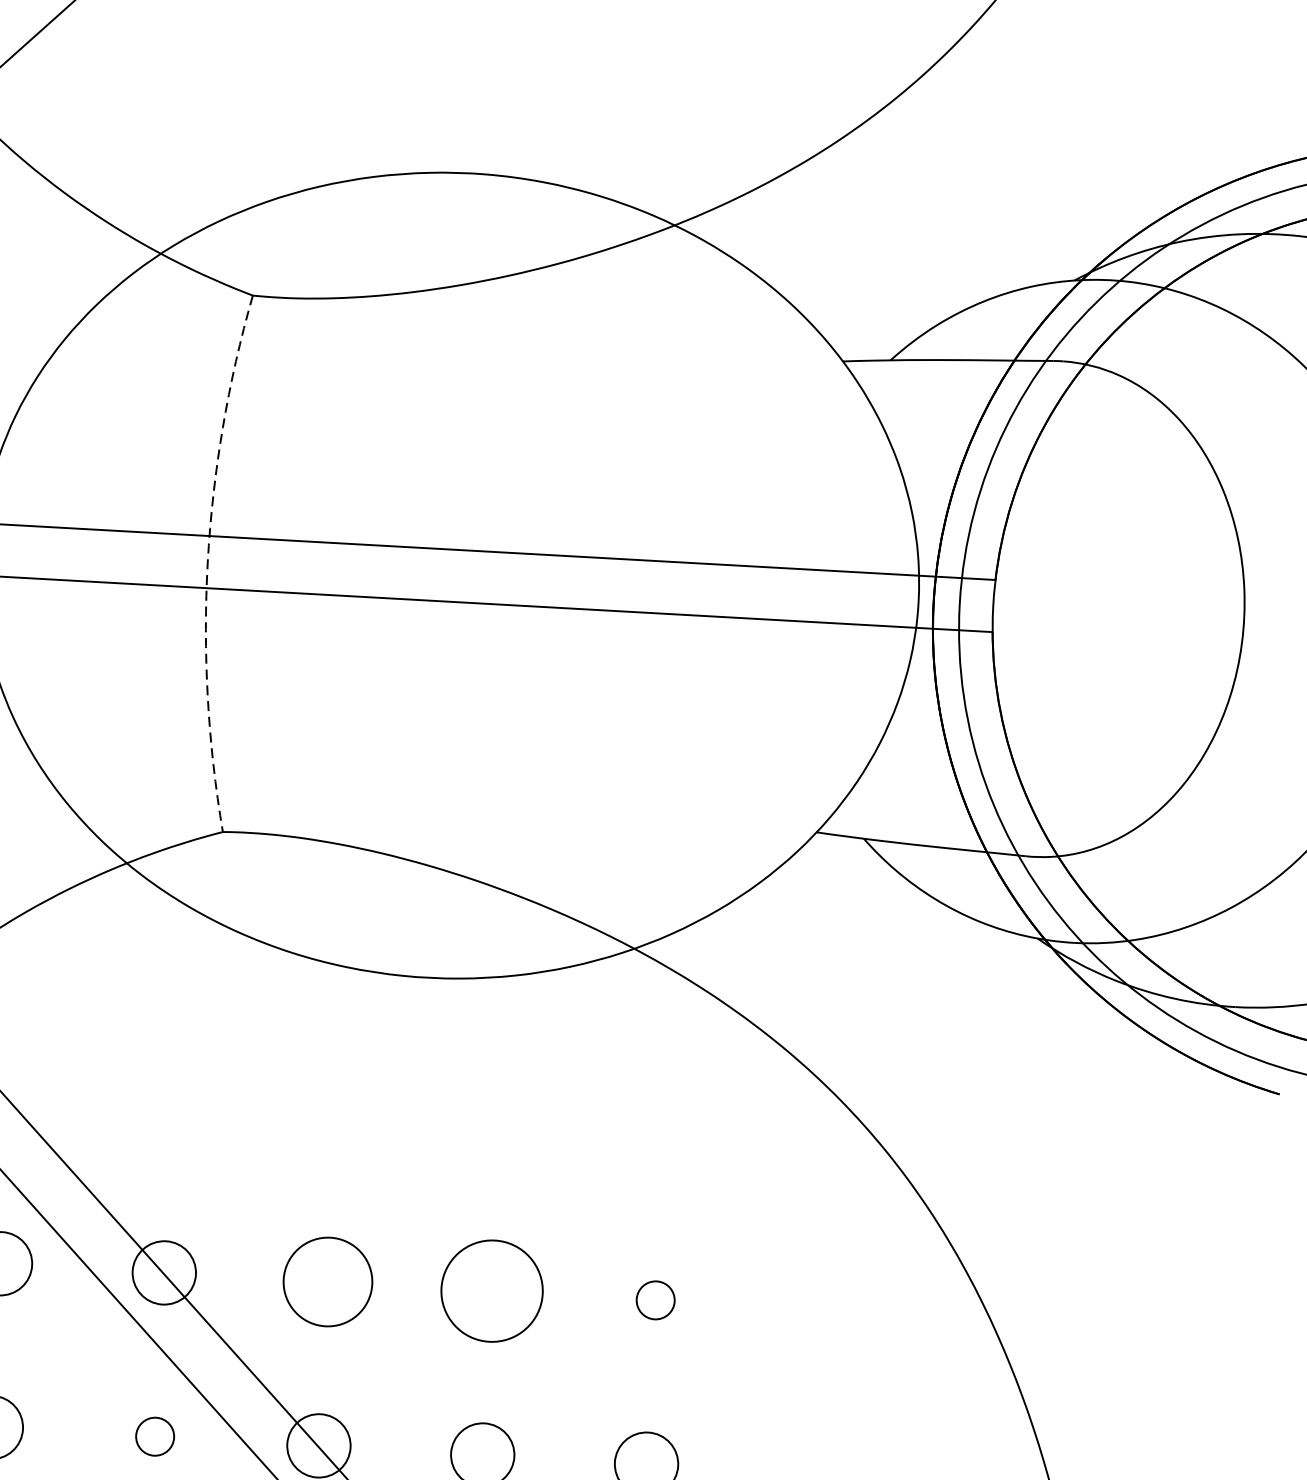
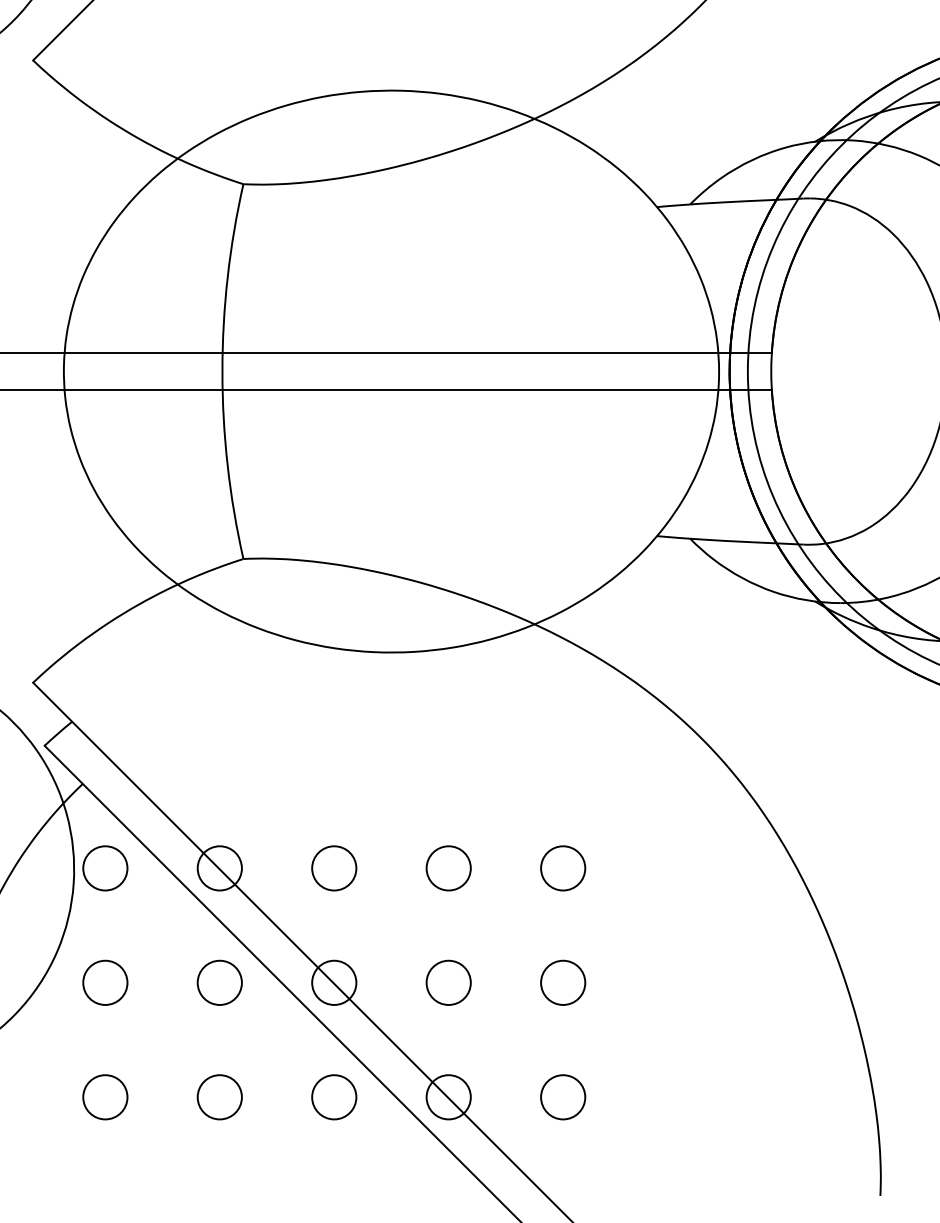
arc: (207, 561) -> (222, 371), dashed -> solid
circle: (328, 1282) -> (334, 868), size x0.71
circle: (491, 1291) -> (448, 868), size x0.62
circle: (656, 1300) -> (563, 868), size x1.67
circle: (154, 1436) -> (219, 982), size x1.67

